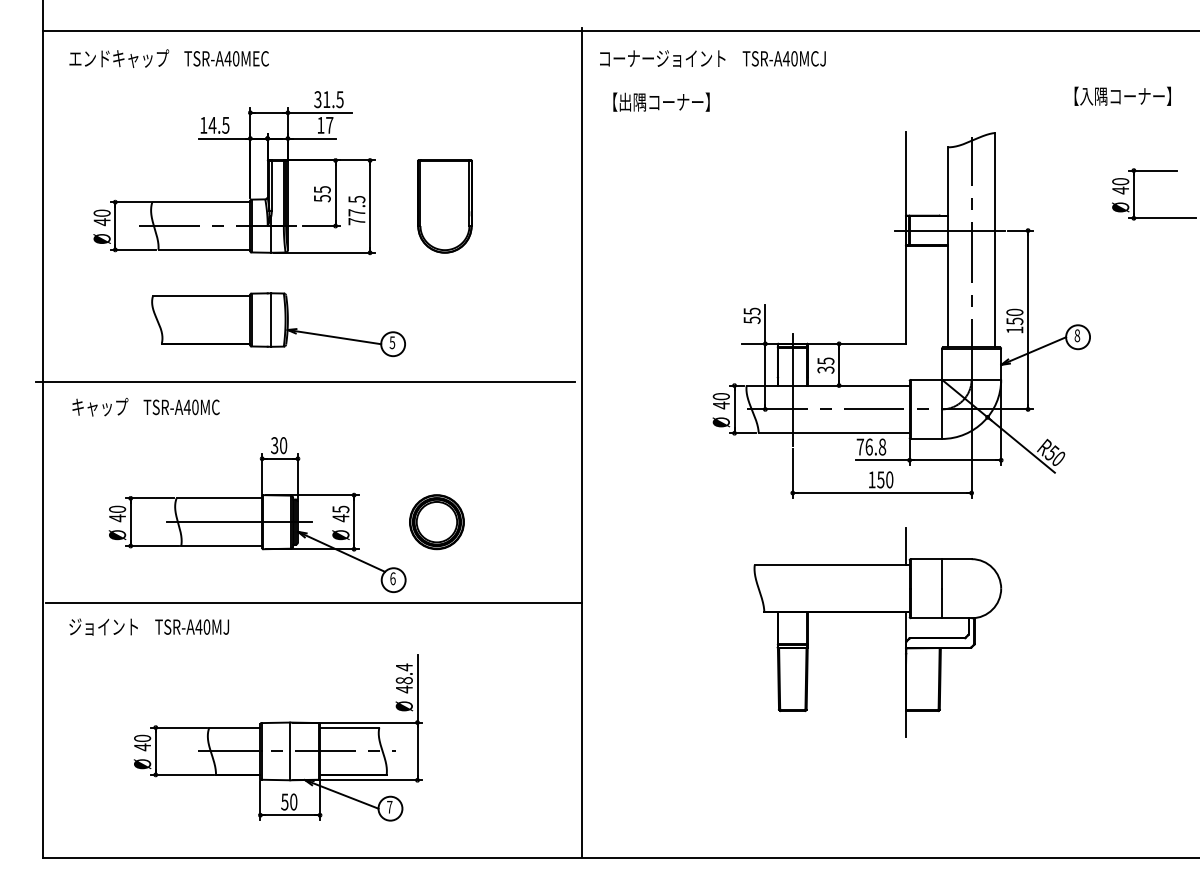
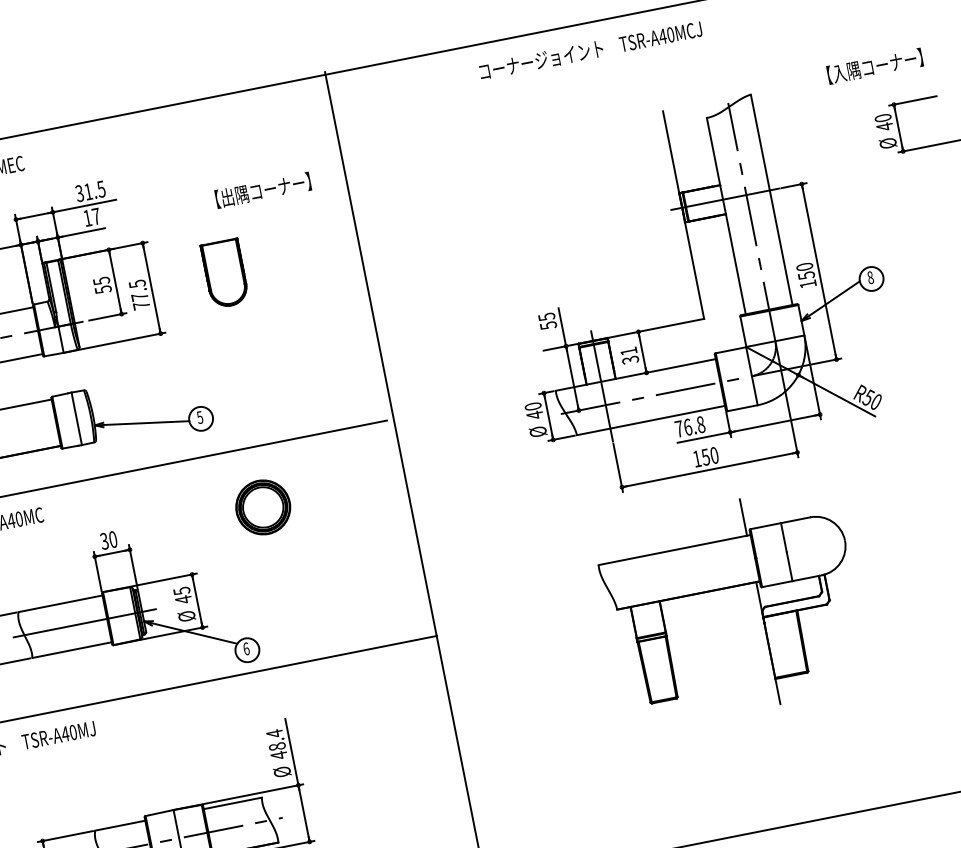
text: (712, 58) -> (590, 50), moved
text: (1122, 95) -> (874, 65), moved
text: (661, 101) -> (263, 189), moved
part: (444, 206) -> (224, 273), size x0.7
text: (825, 360) -> (628, 350), 35 -> 31
part: (436, 522) -> (262, 507), moved

